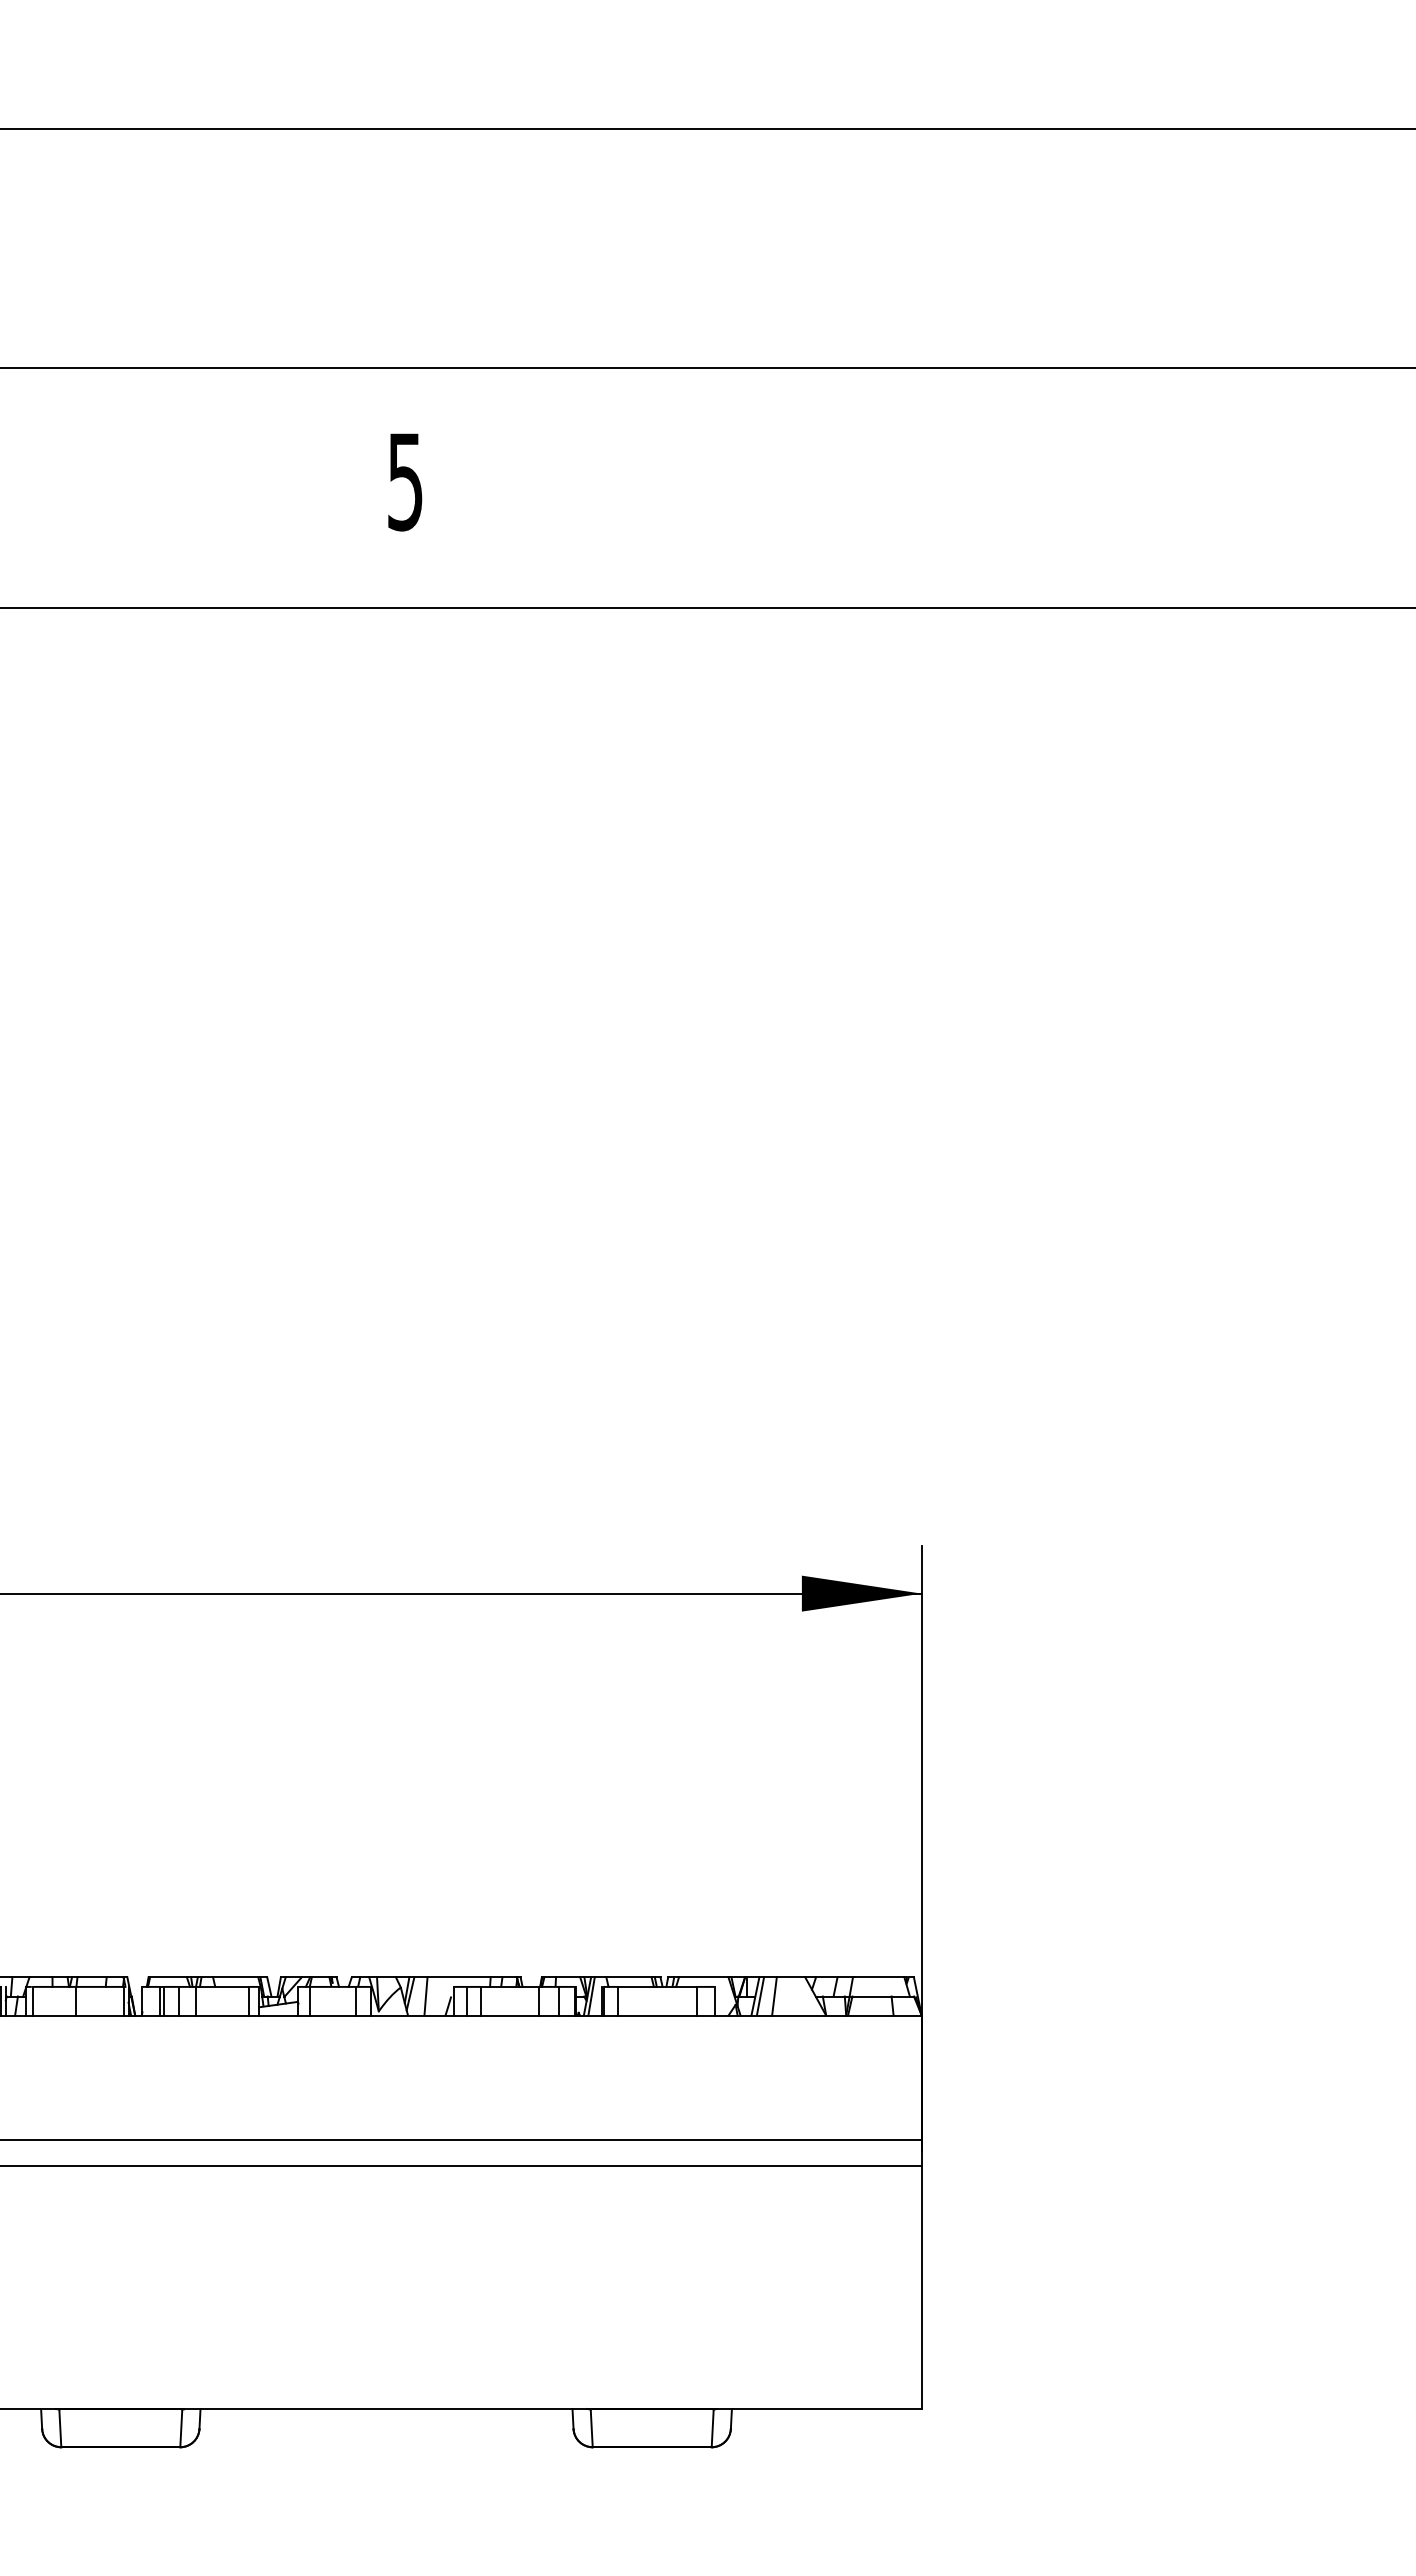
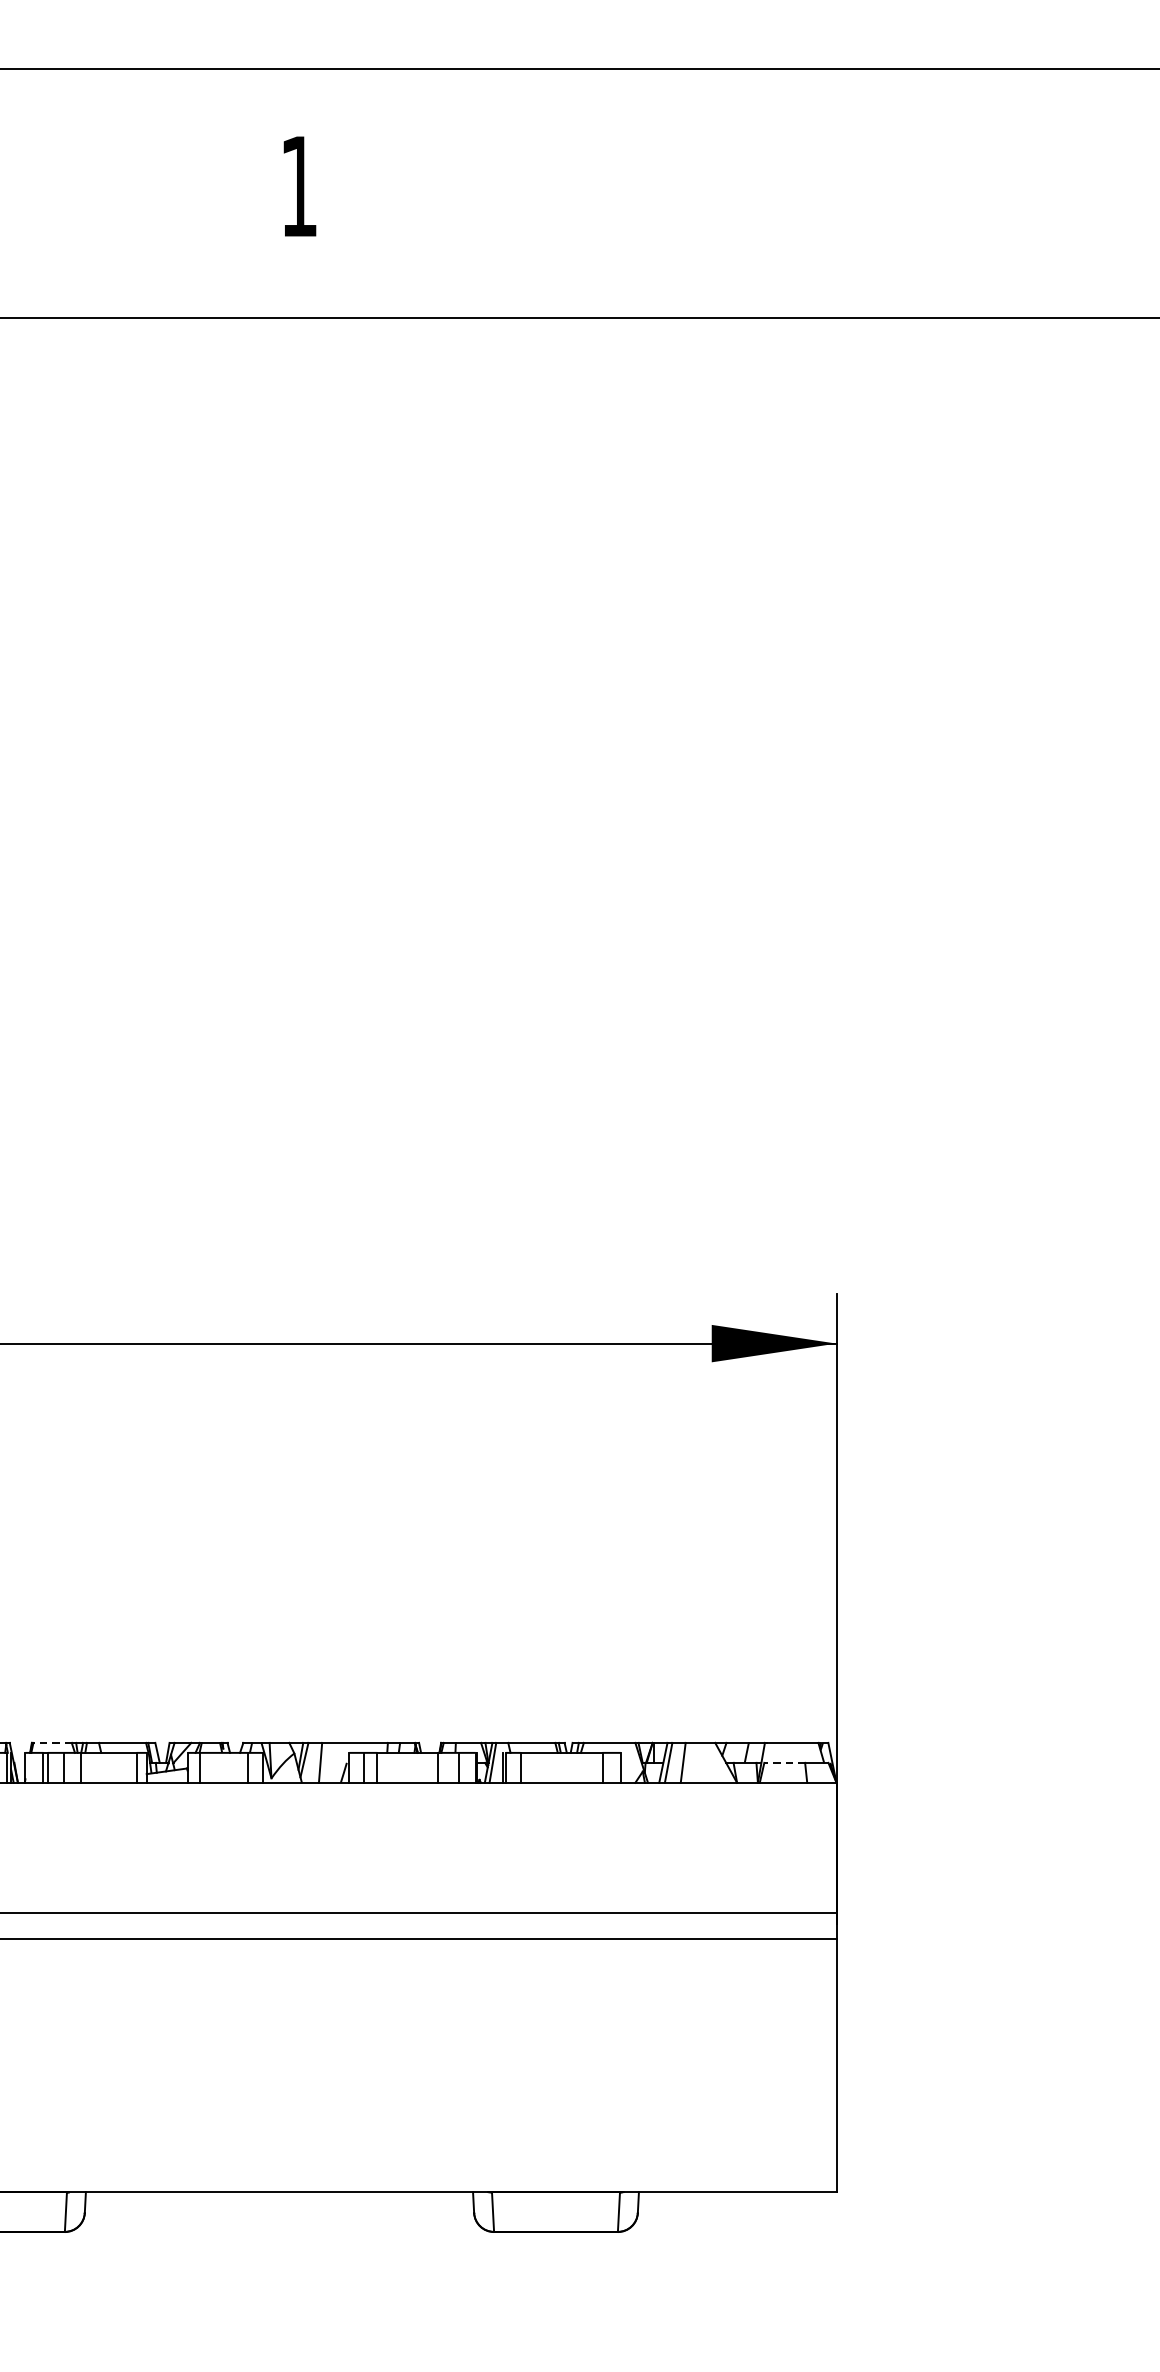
text: (405, 482) -> (299, 187), 5 -> 1
line: (168, 1977) -> (52, 1743), solid -> dashed
line: (872, 1996) -> (785, 1762), solid -> dashed

